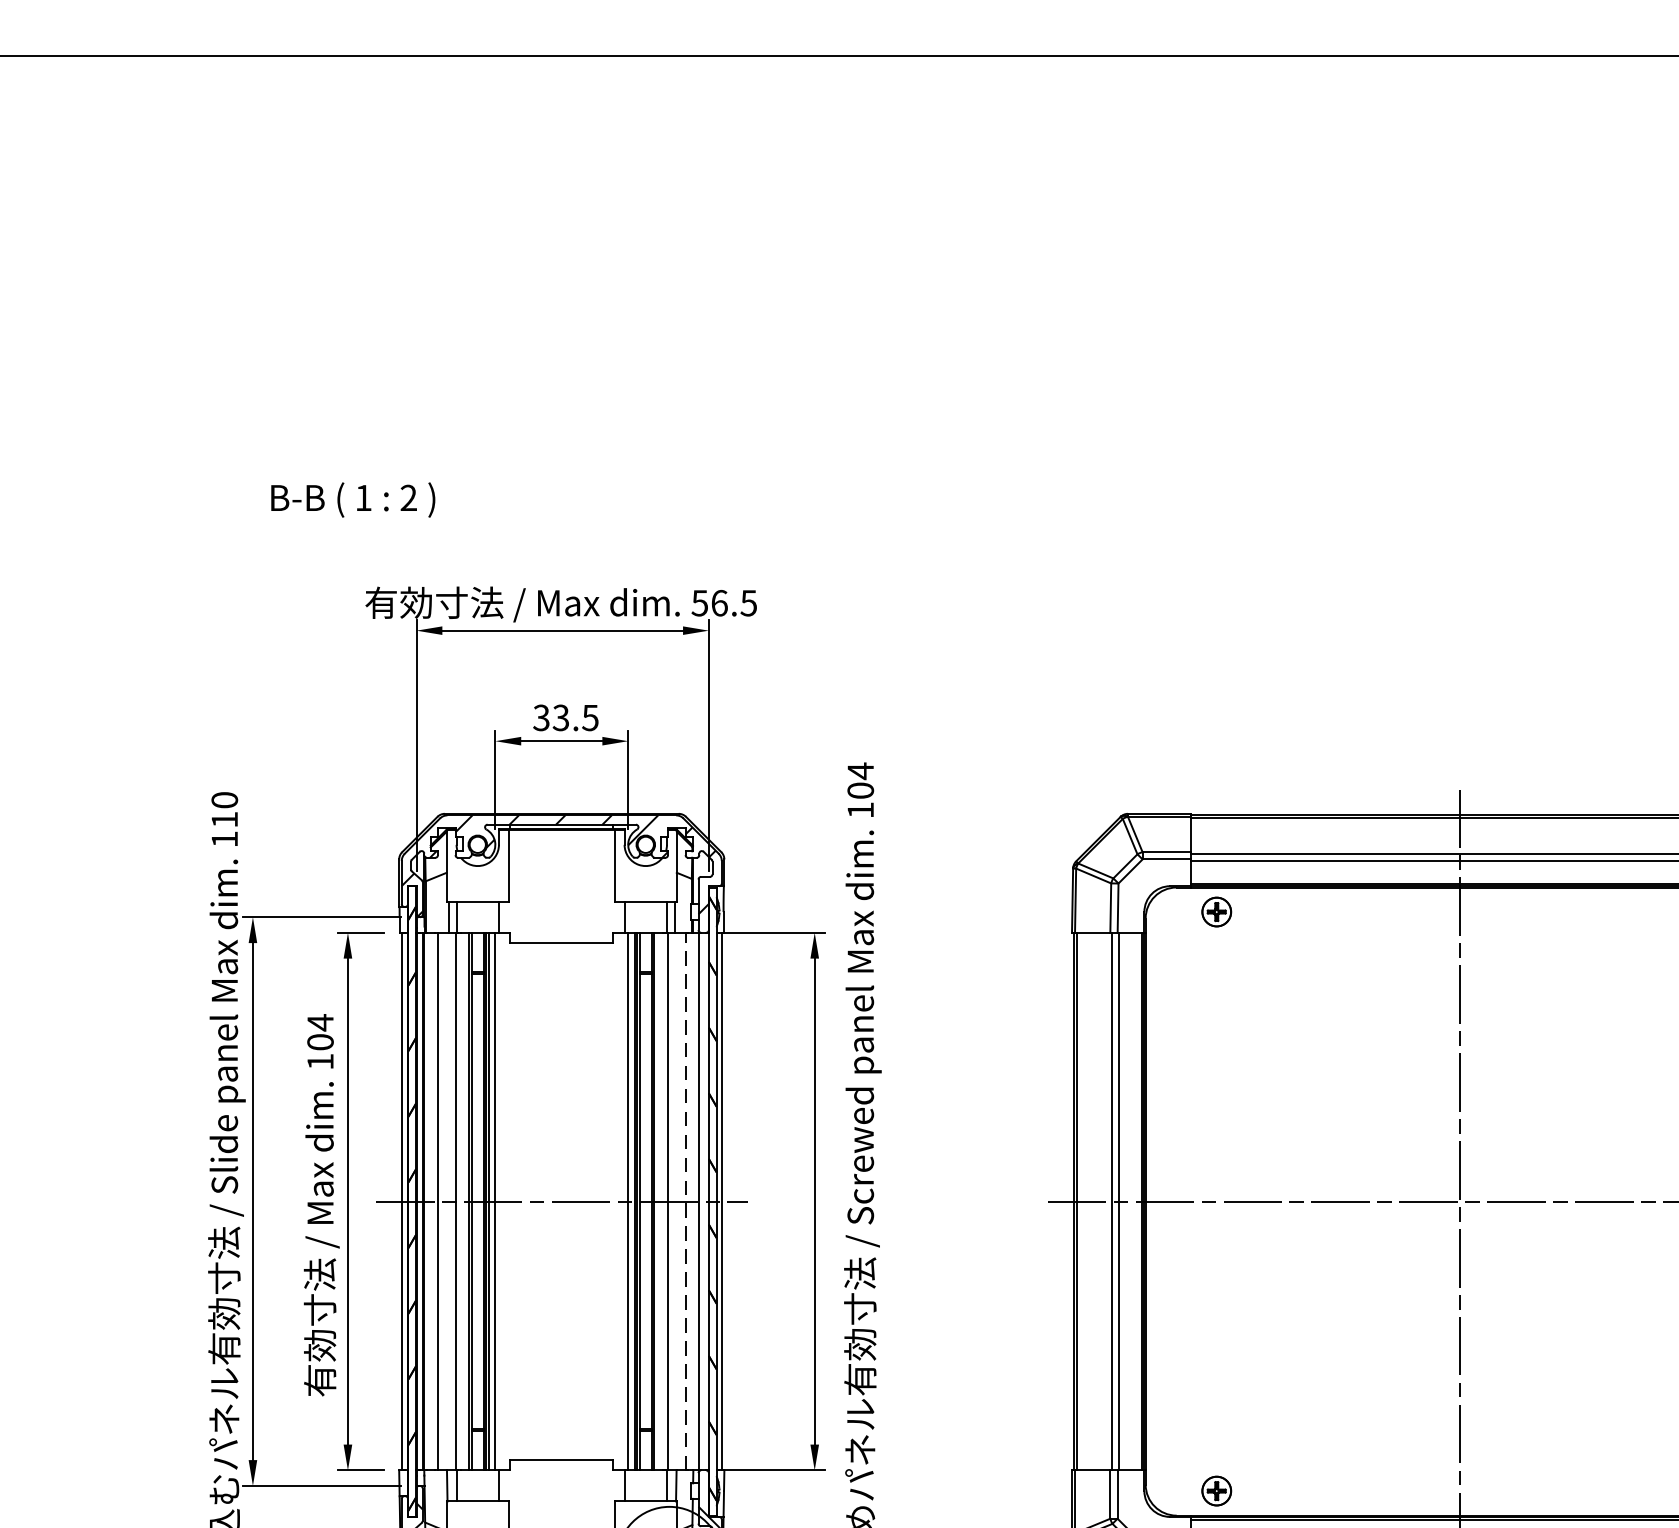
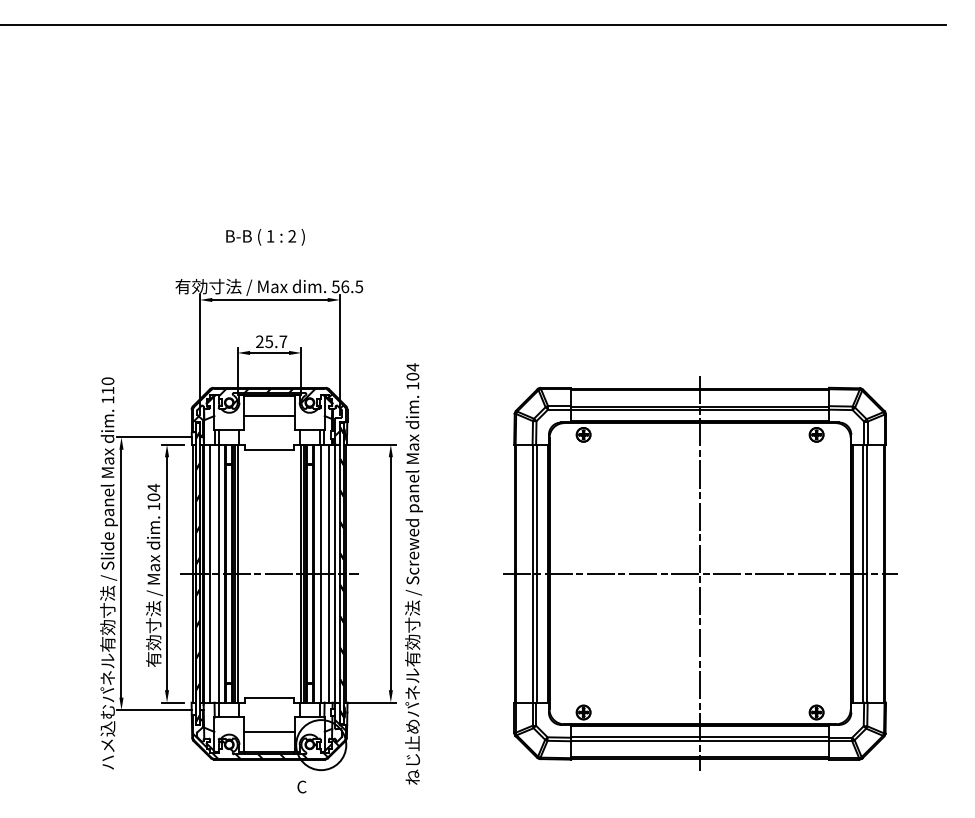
text: (353, 500) -> (265, 237), moved
text: (565, 717) -> (271, 341), 33.5 -> 25.7
line: (561, 871) -> (269, 415), added
line: (684, 1201) -> (328, 573), dashed -> solid

